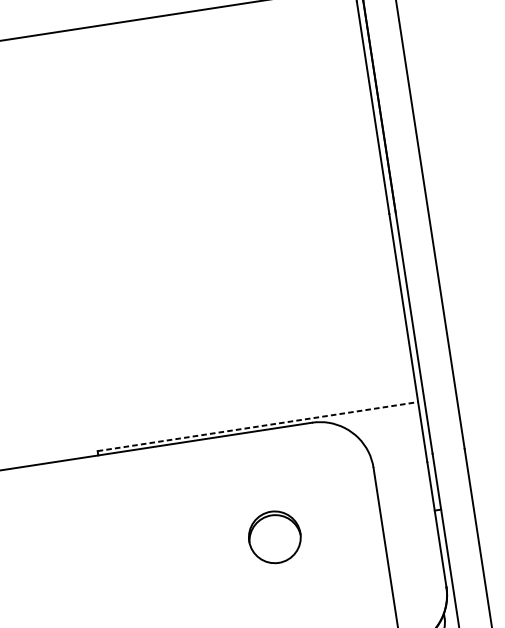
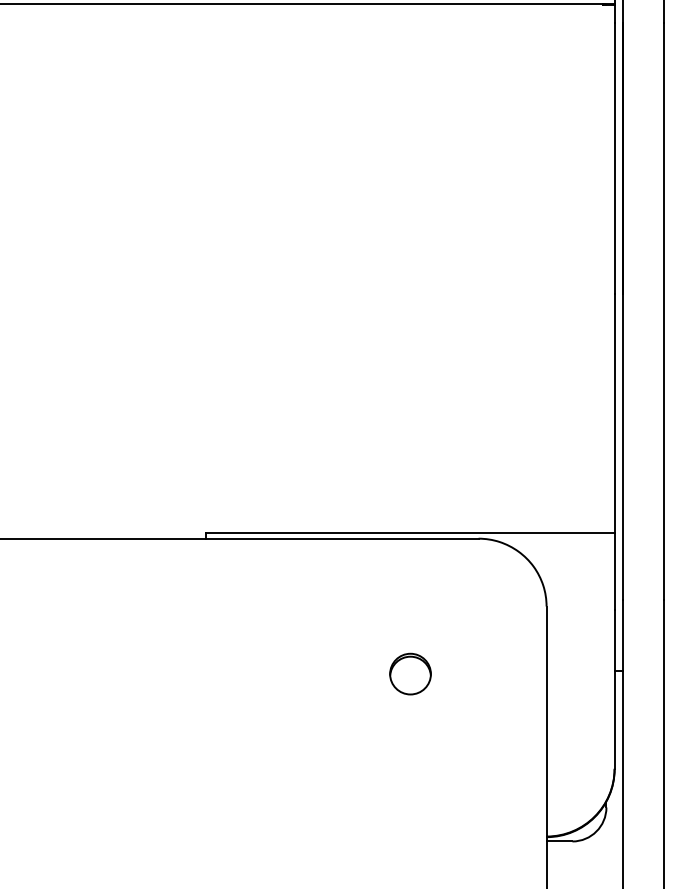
line: (258, 426) -> (411, 533), dashed -> solid
part: (274, 536) -> (410, 673), size x0.62

